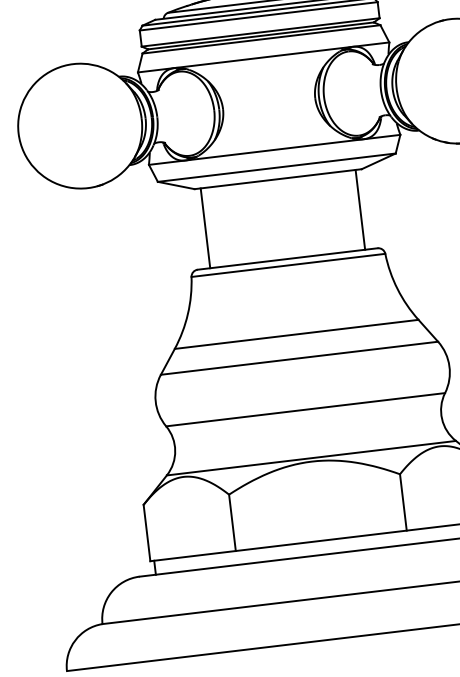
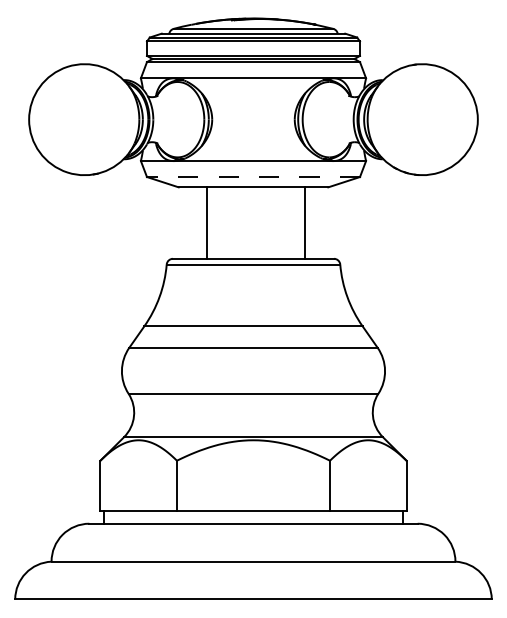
line: (276, 168) -> (253, 177), solid -> dashed
line: (359, 209) -> (304, 222), moved
line: (205, 227) -> (207, 222), moved

